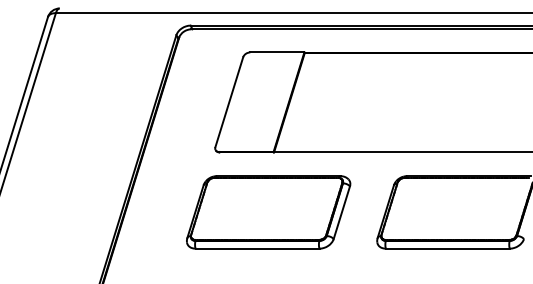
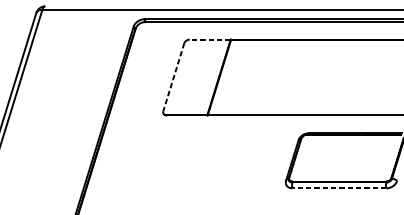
line: (276, 52) -> (209, 39), solid -> dashed
line: (229, 102) -> (173, 77), solid -> dashed
part: (268, 212) -> (203, 160), removed
line: (447, 248) -> (339, 188), solid -> dashed

